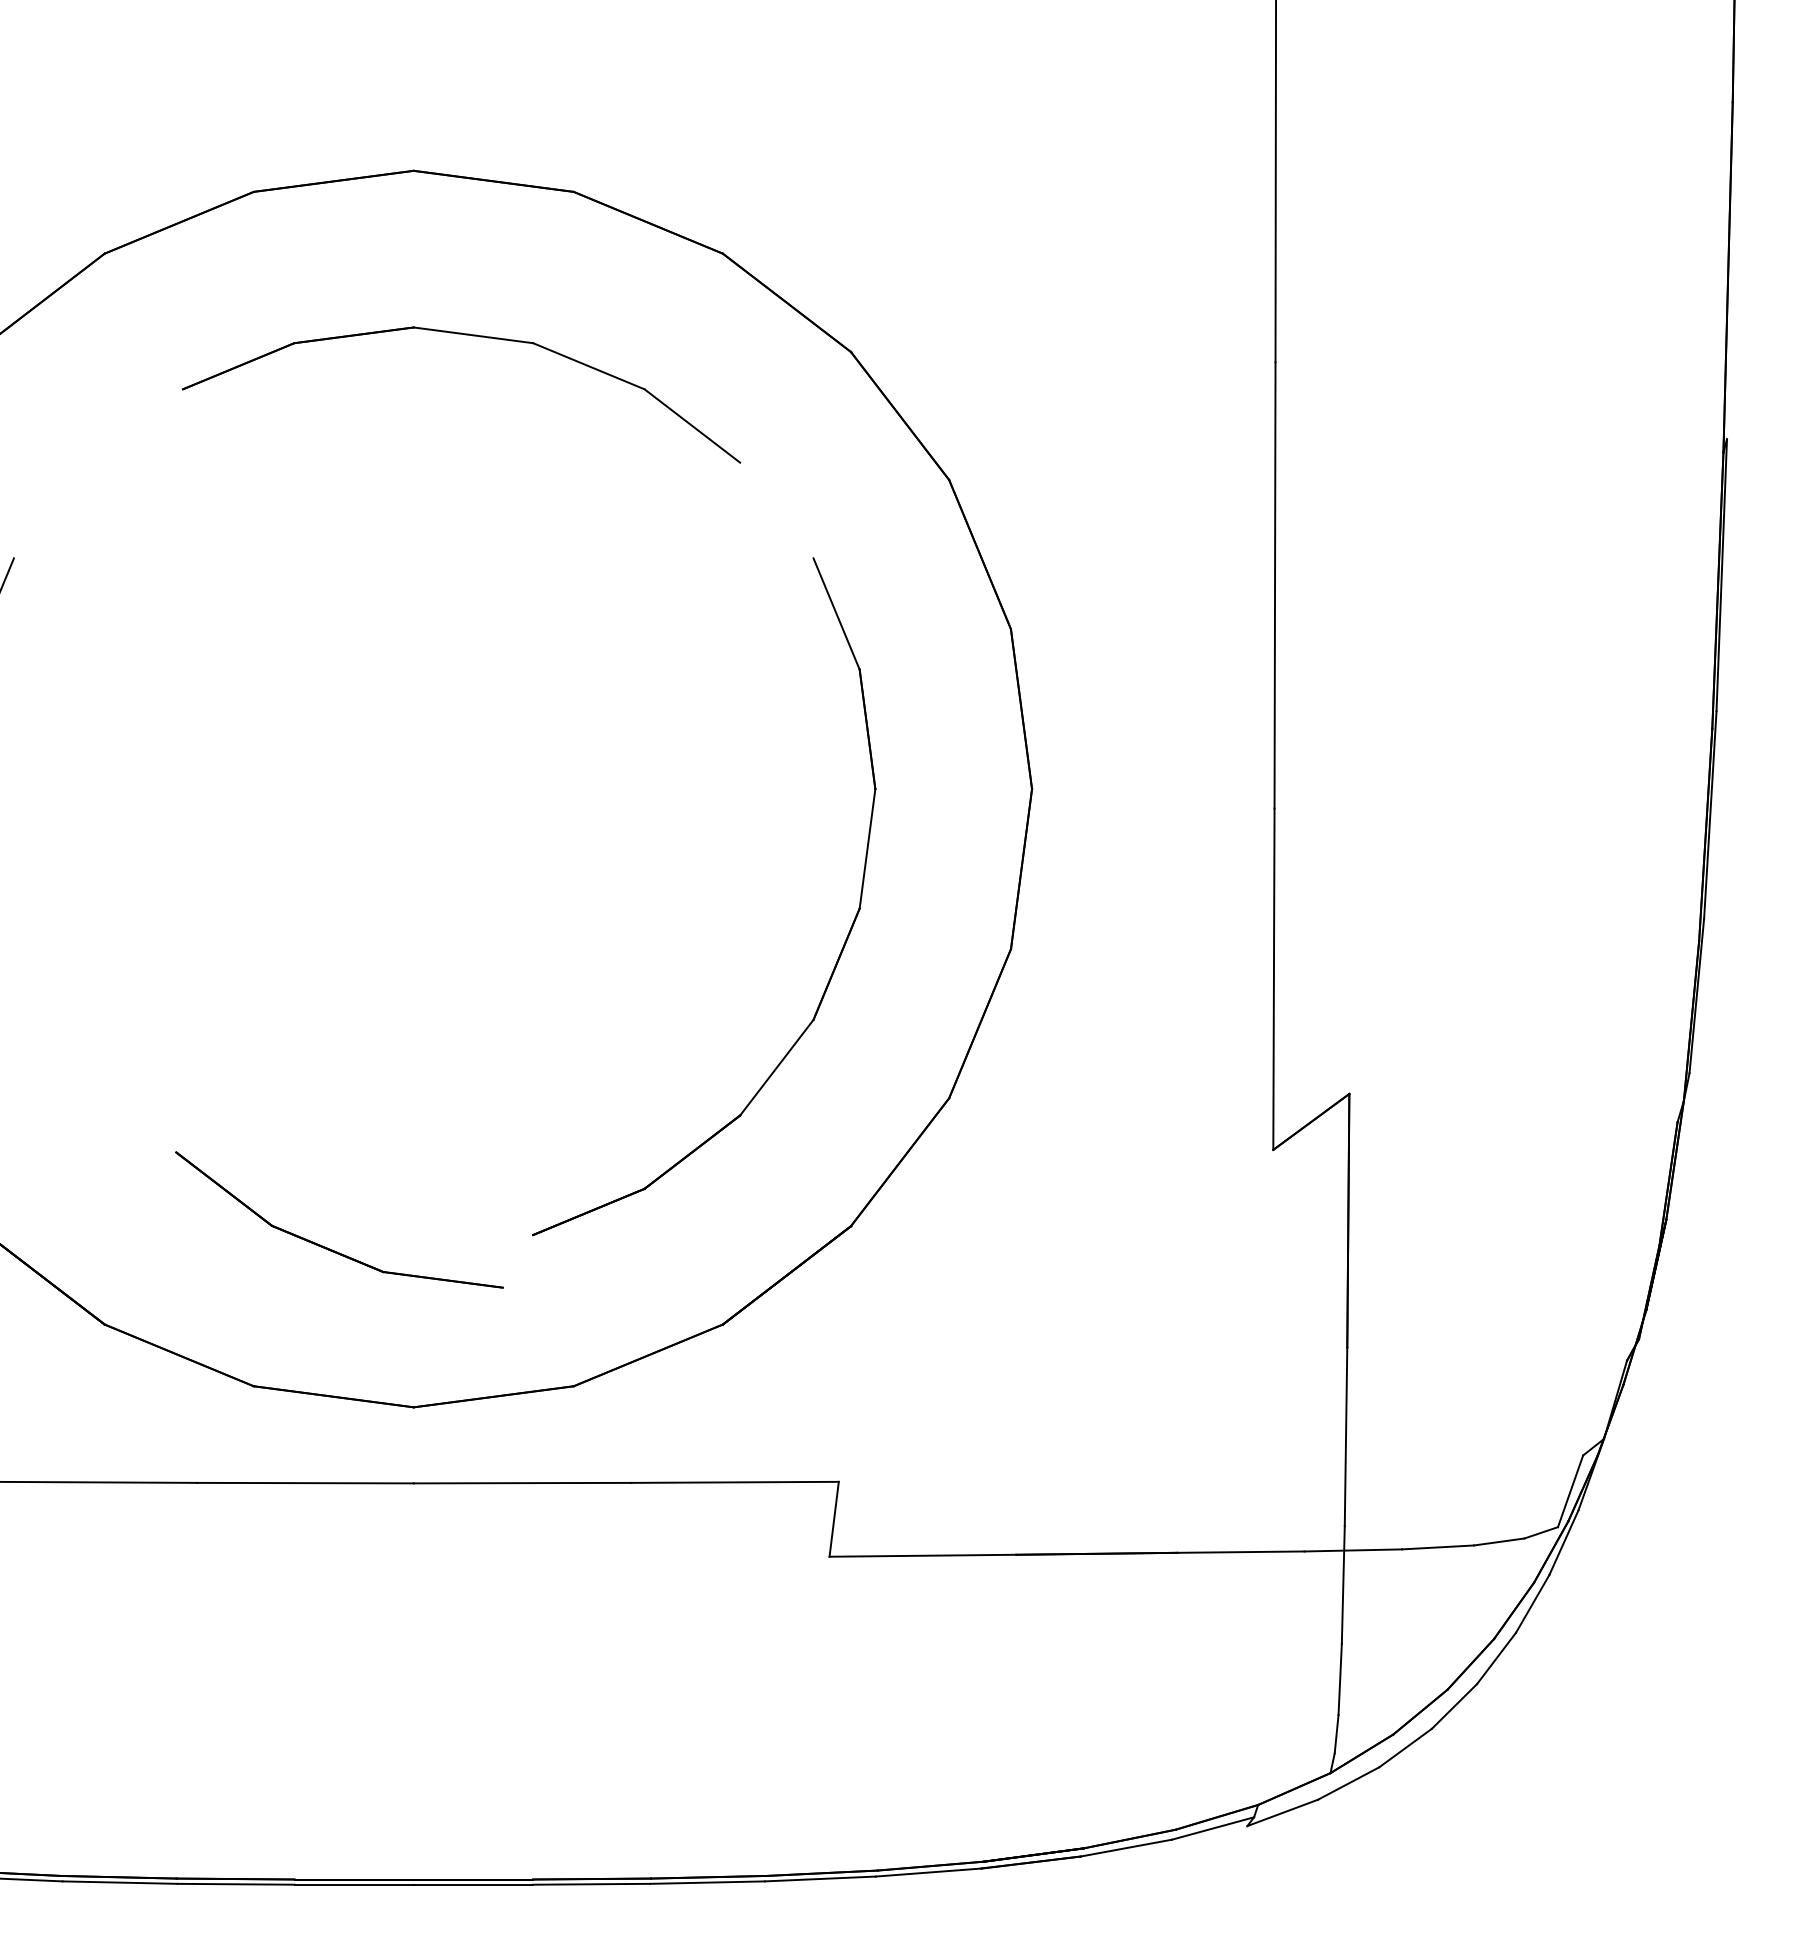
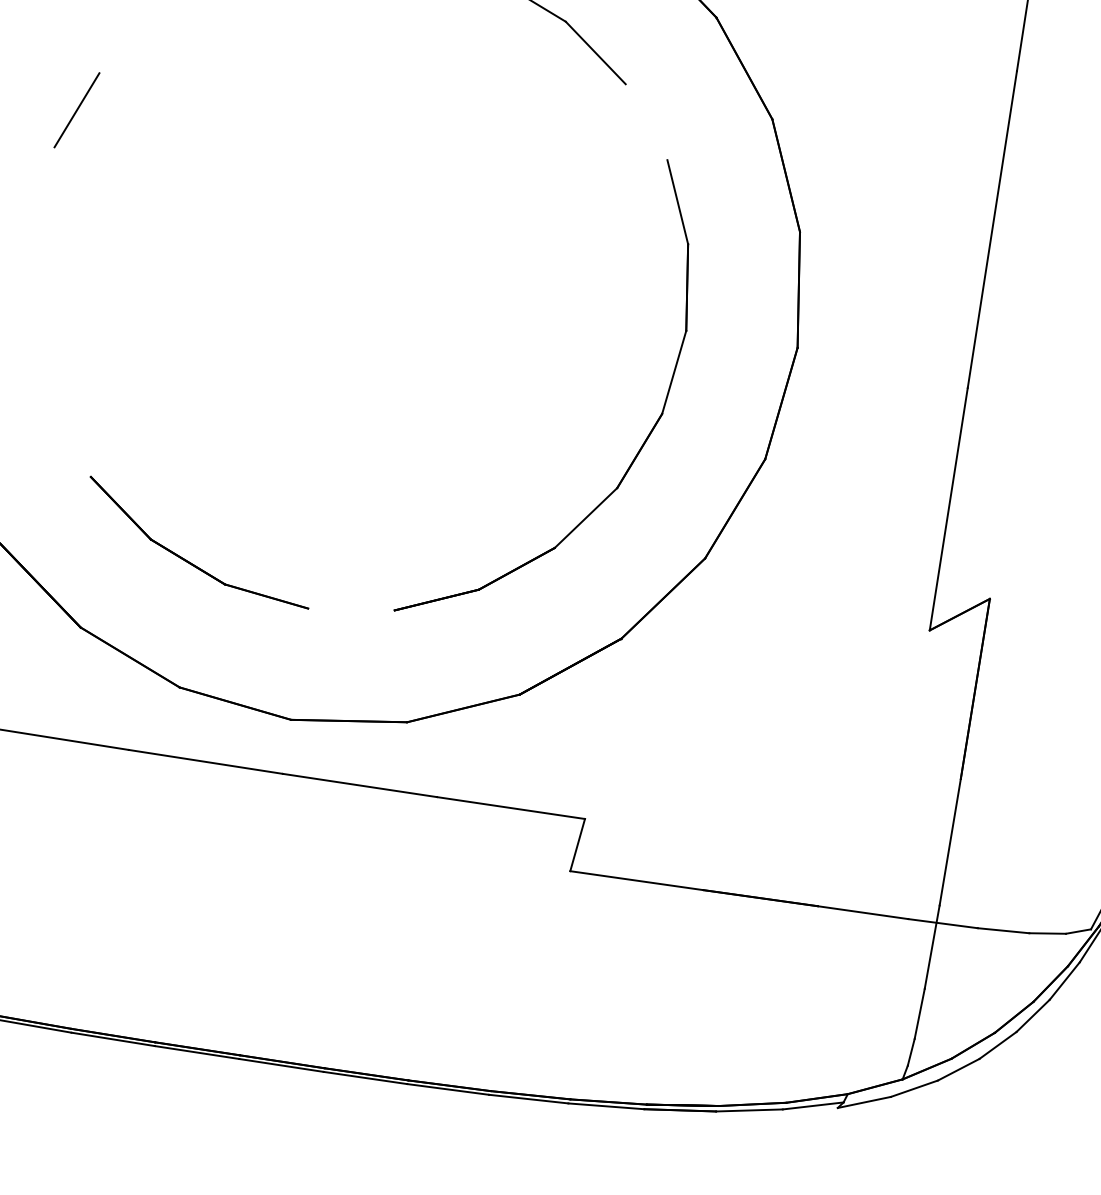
part: (325, 1246) -> (186, 560), moved

